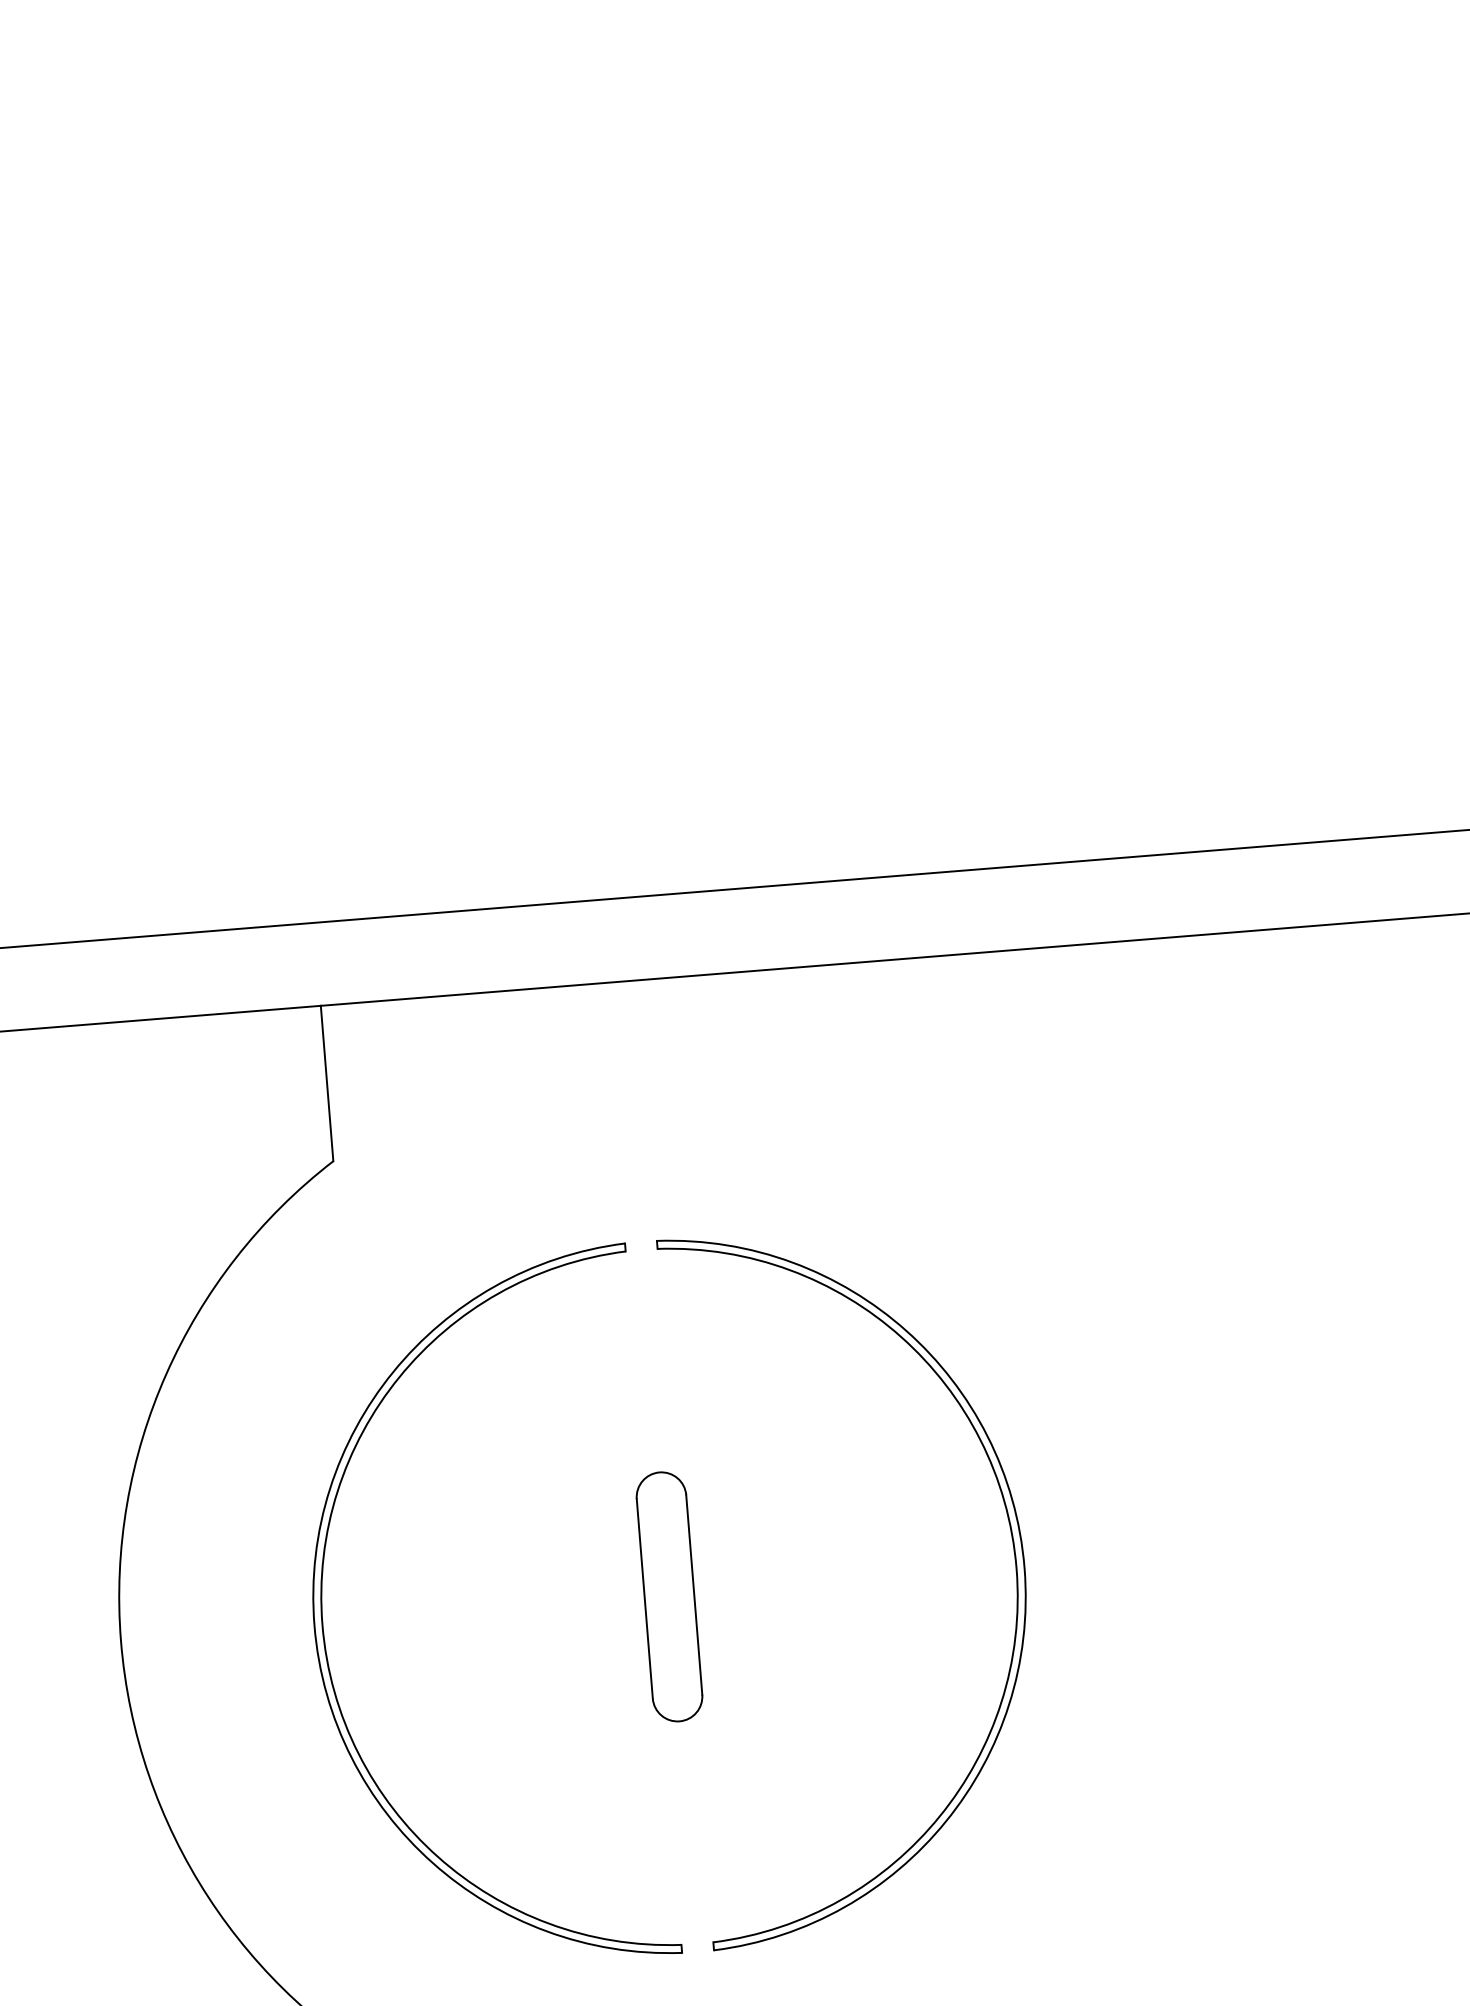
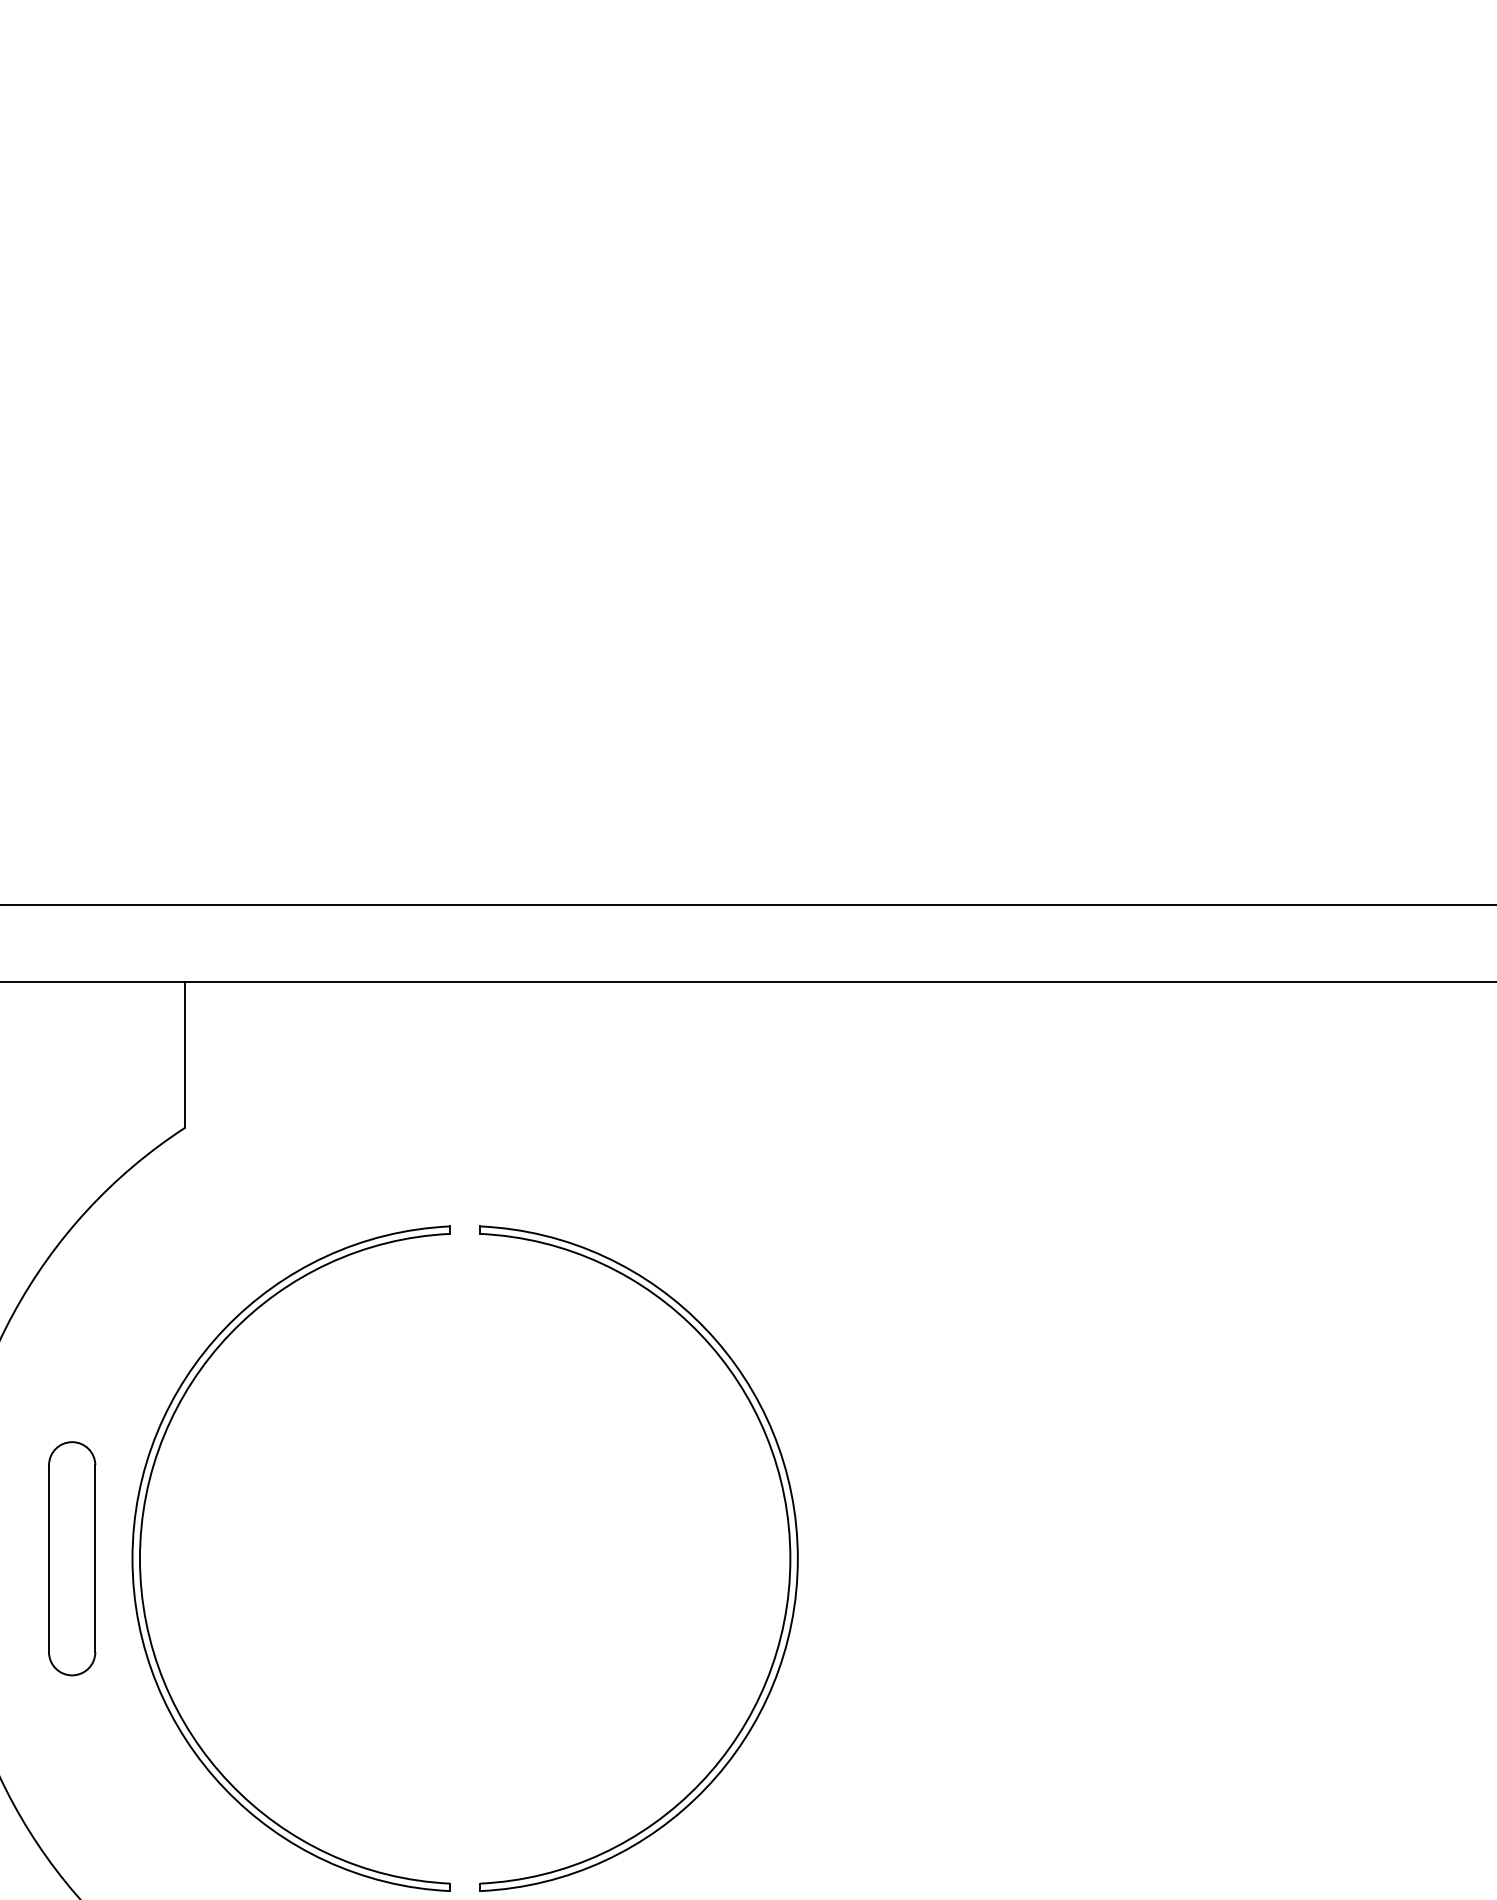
part: (669, 1596) -> (72, 1558), moved

